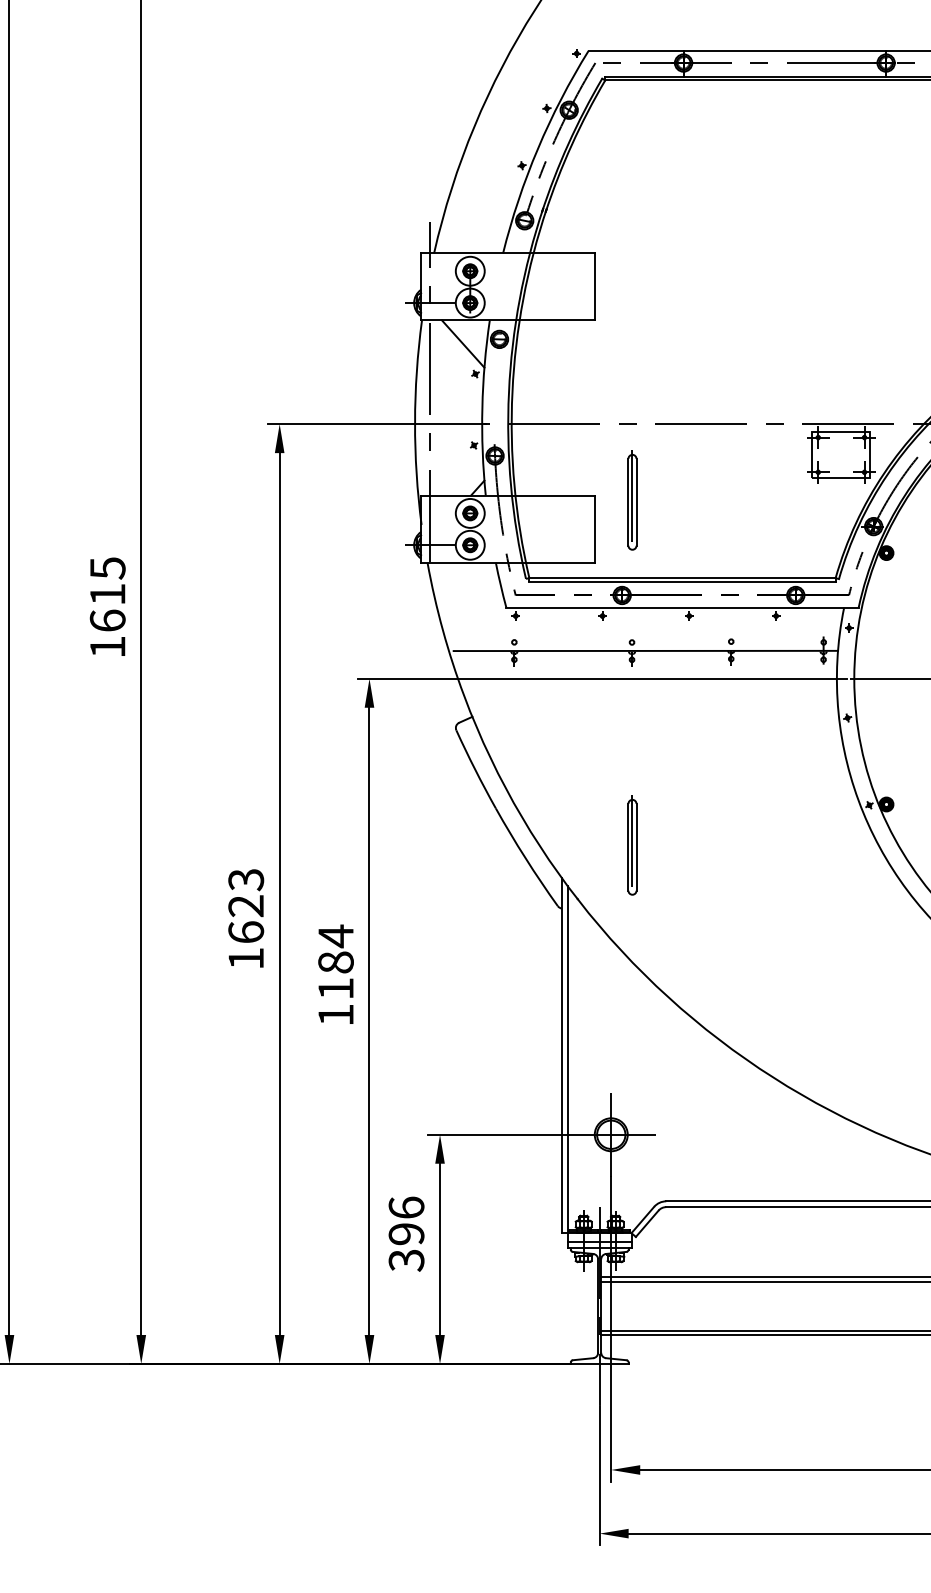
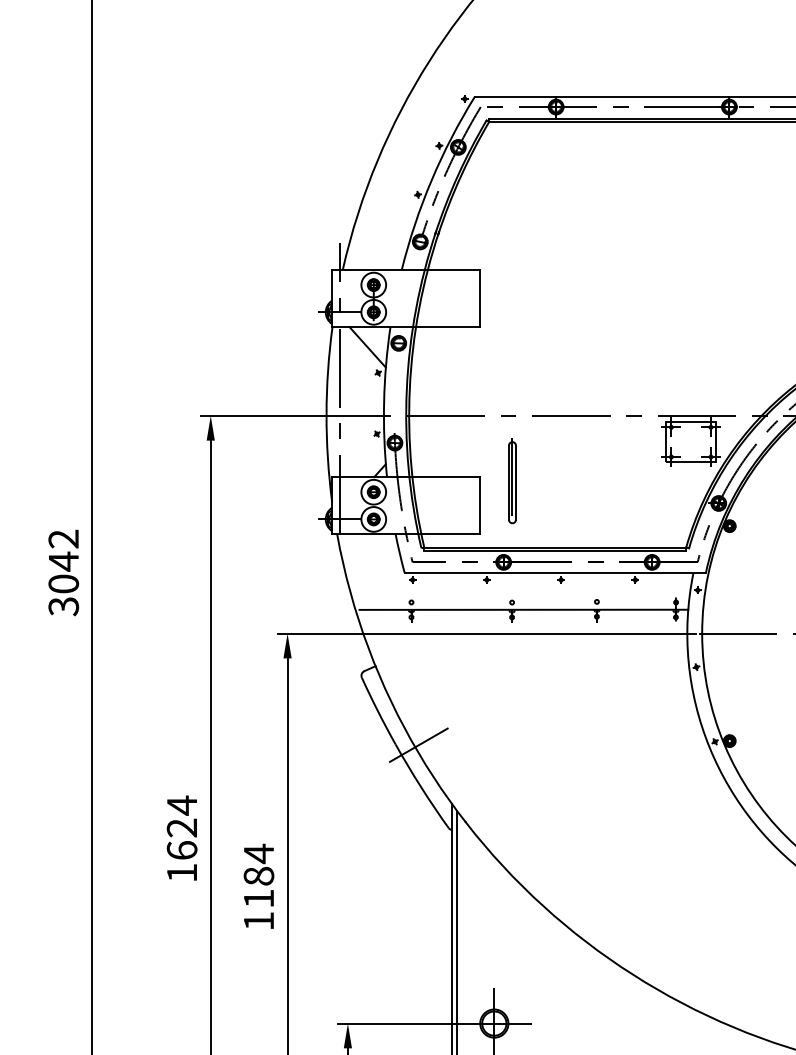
text: (107, 607) -> (63, 572), 1615 -> 3042
line: (522, 809) -> (418, 745), added
part: (632, 845) -> (512, 776), removed
text: (246, 879) -> (182, 805), 1623 -> 1624

